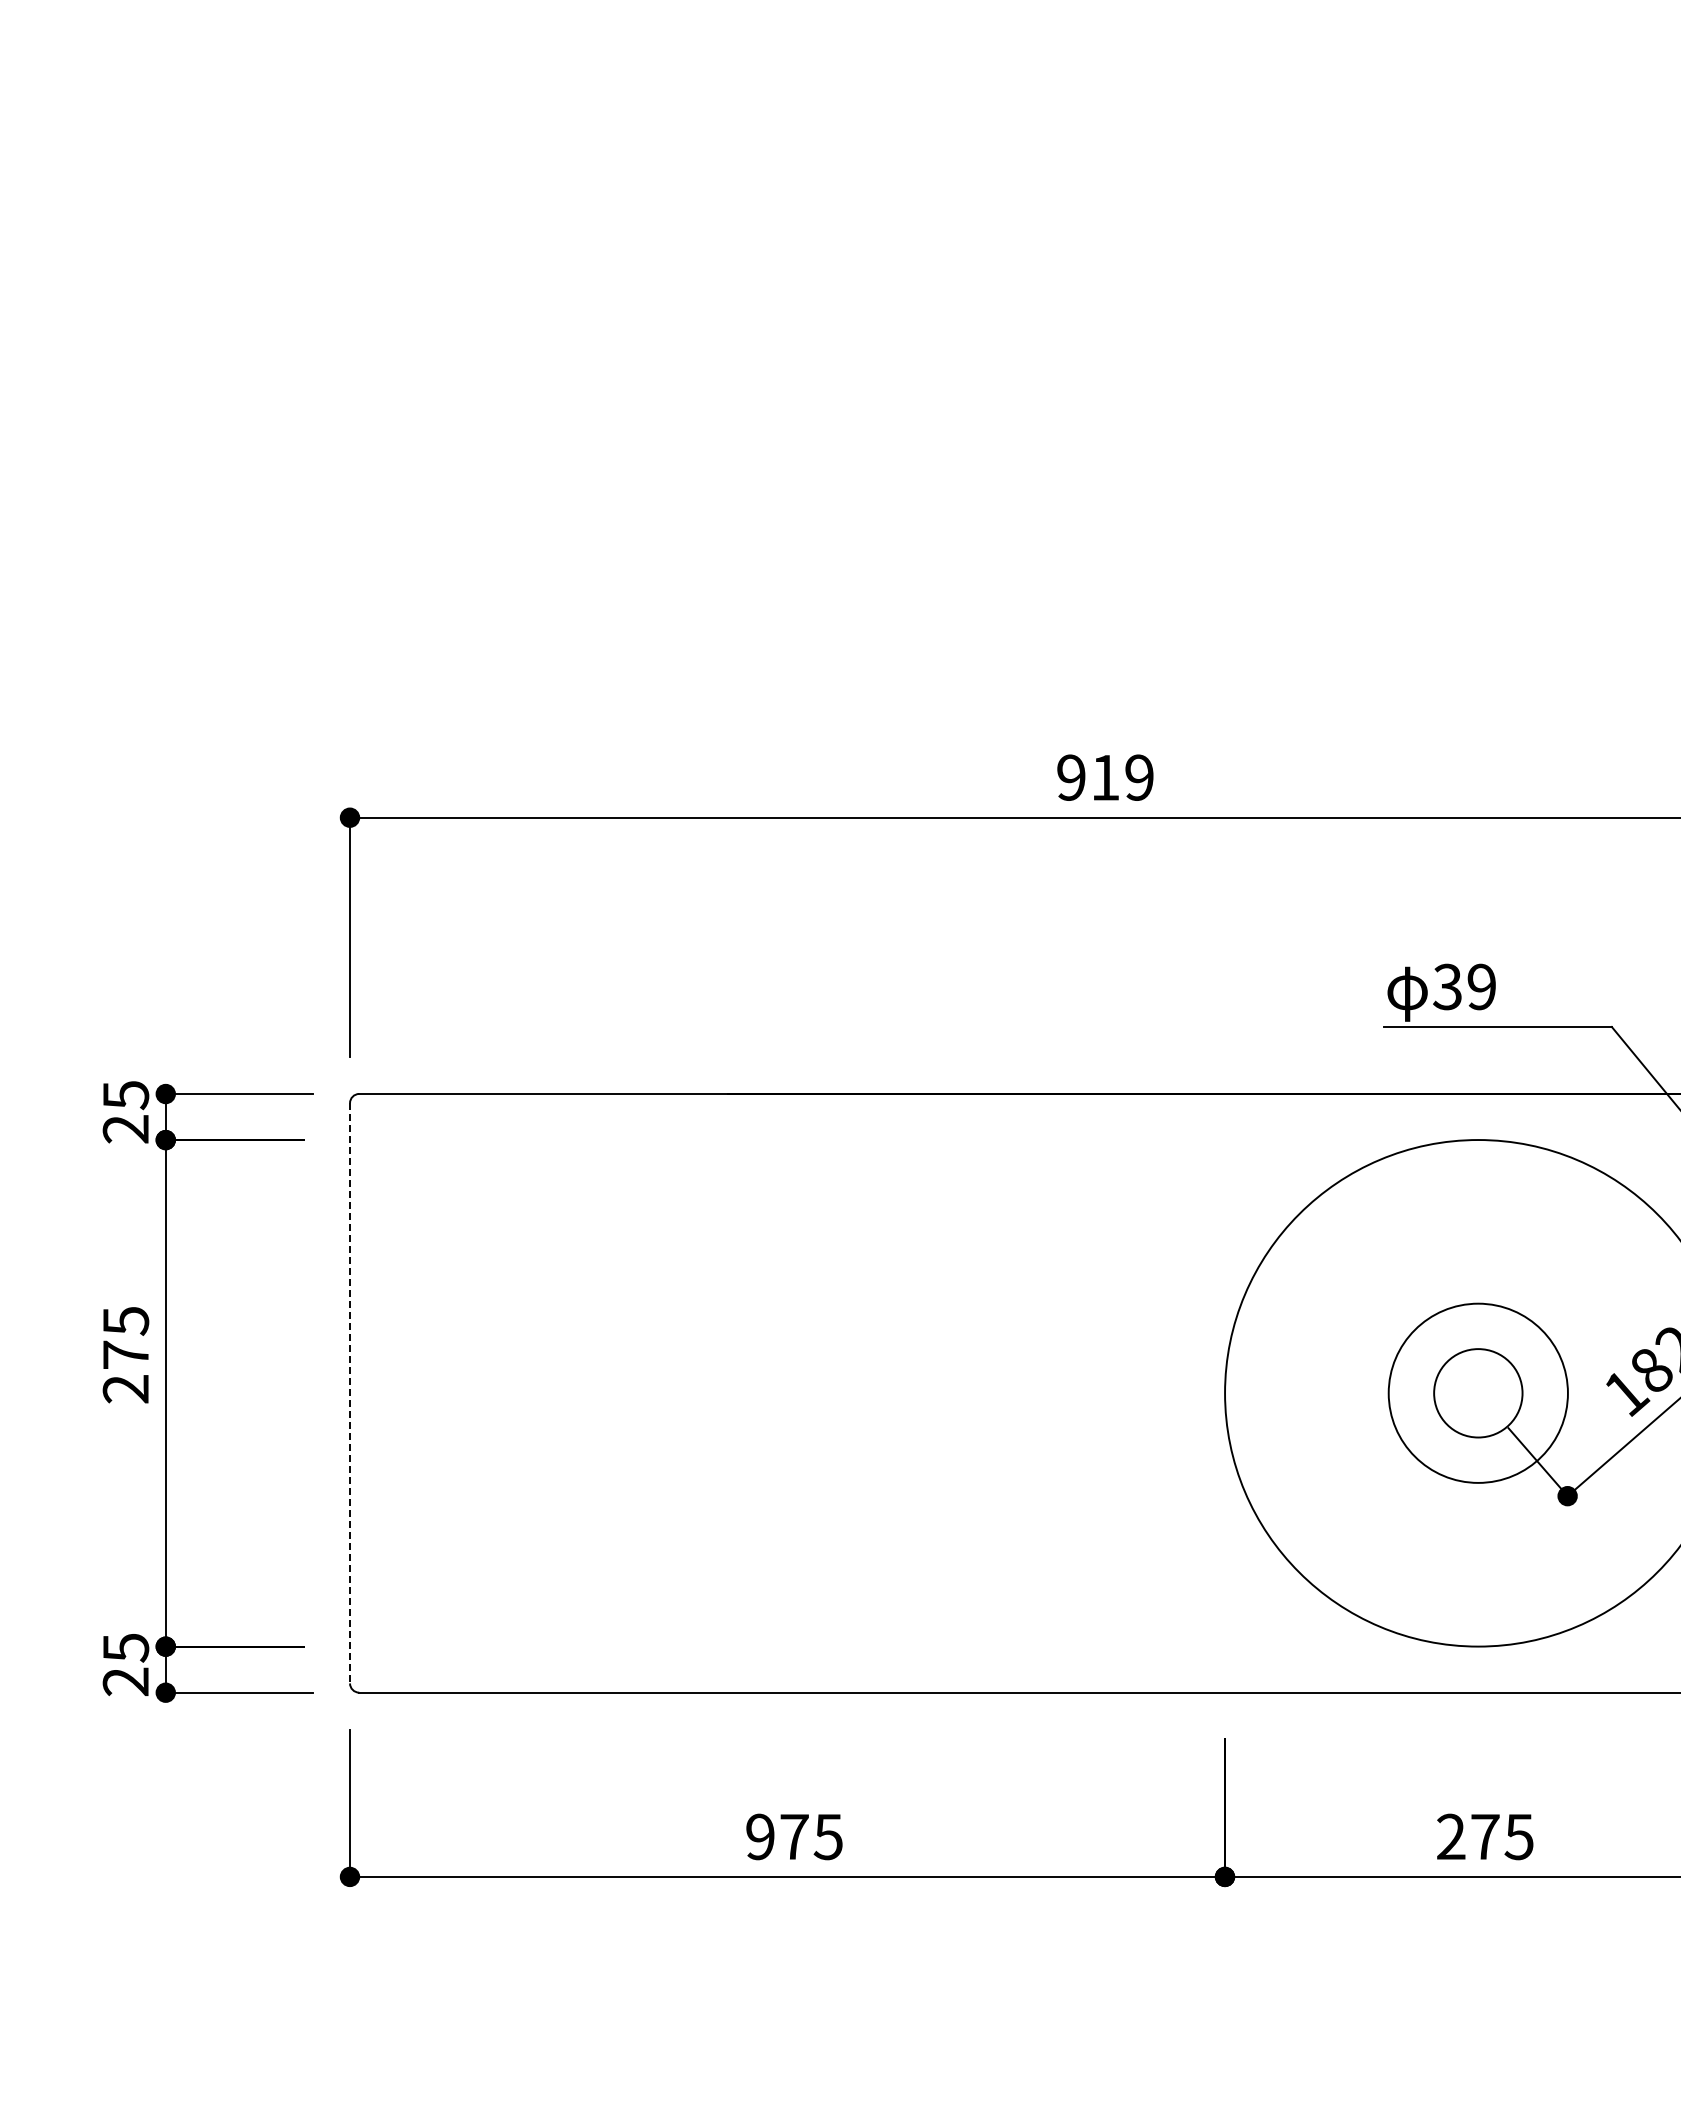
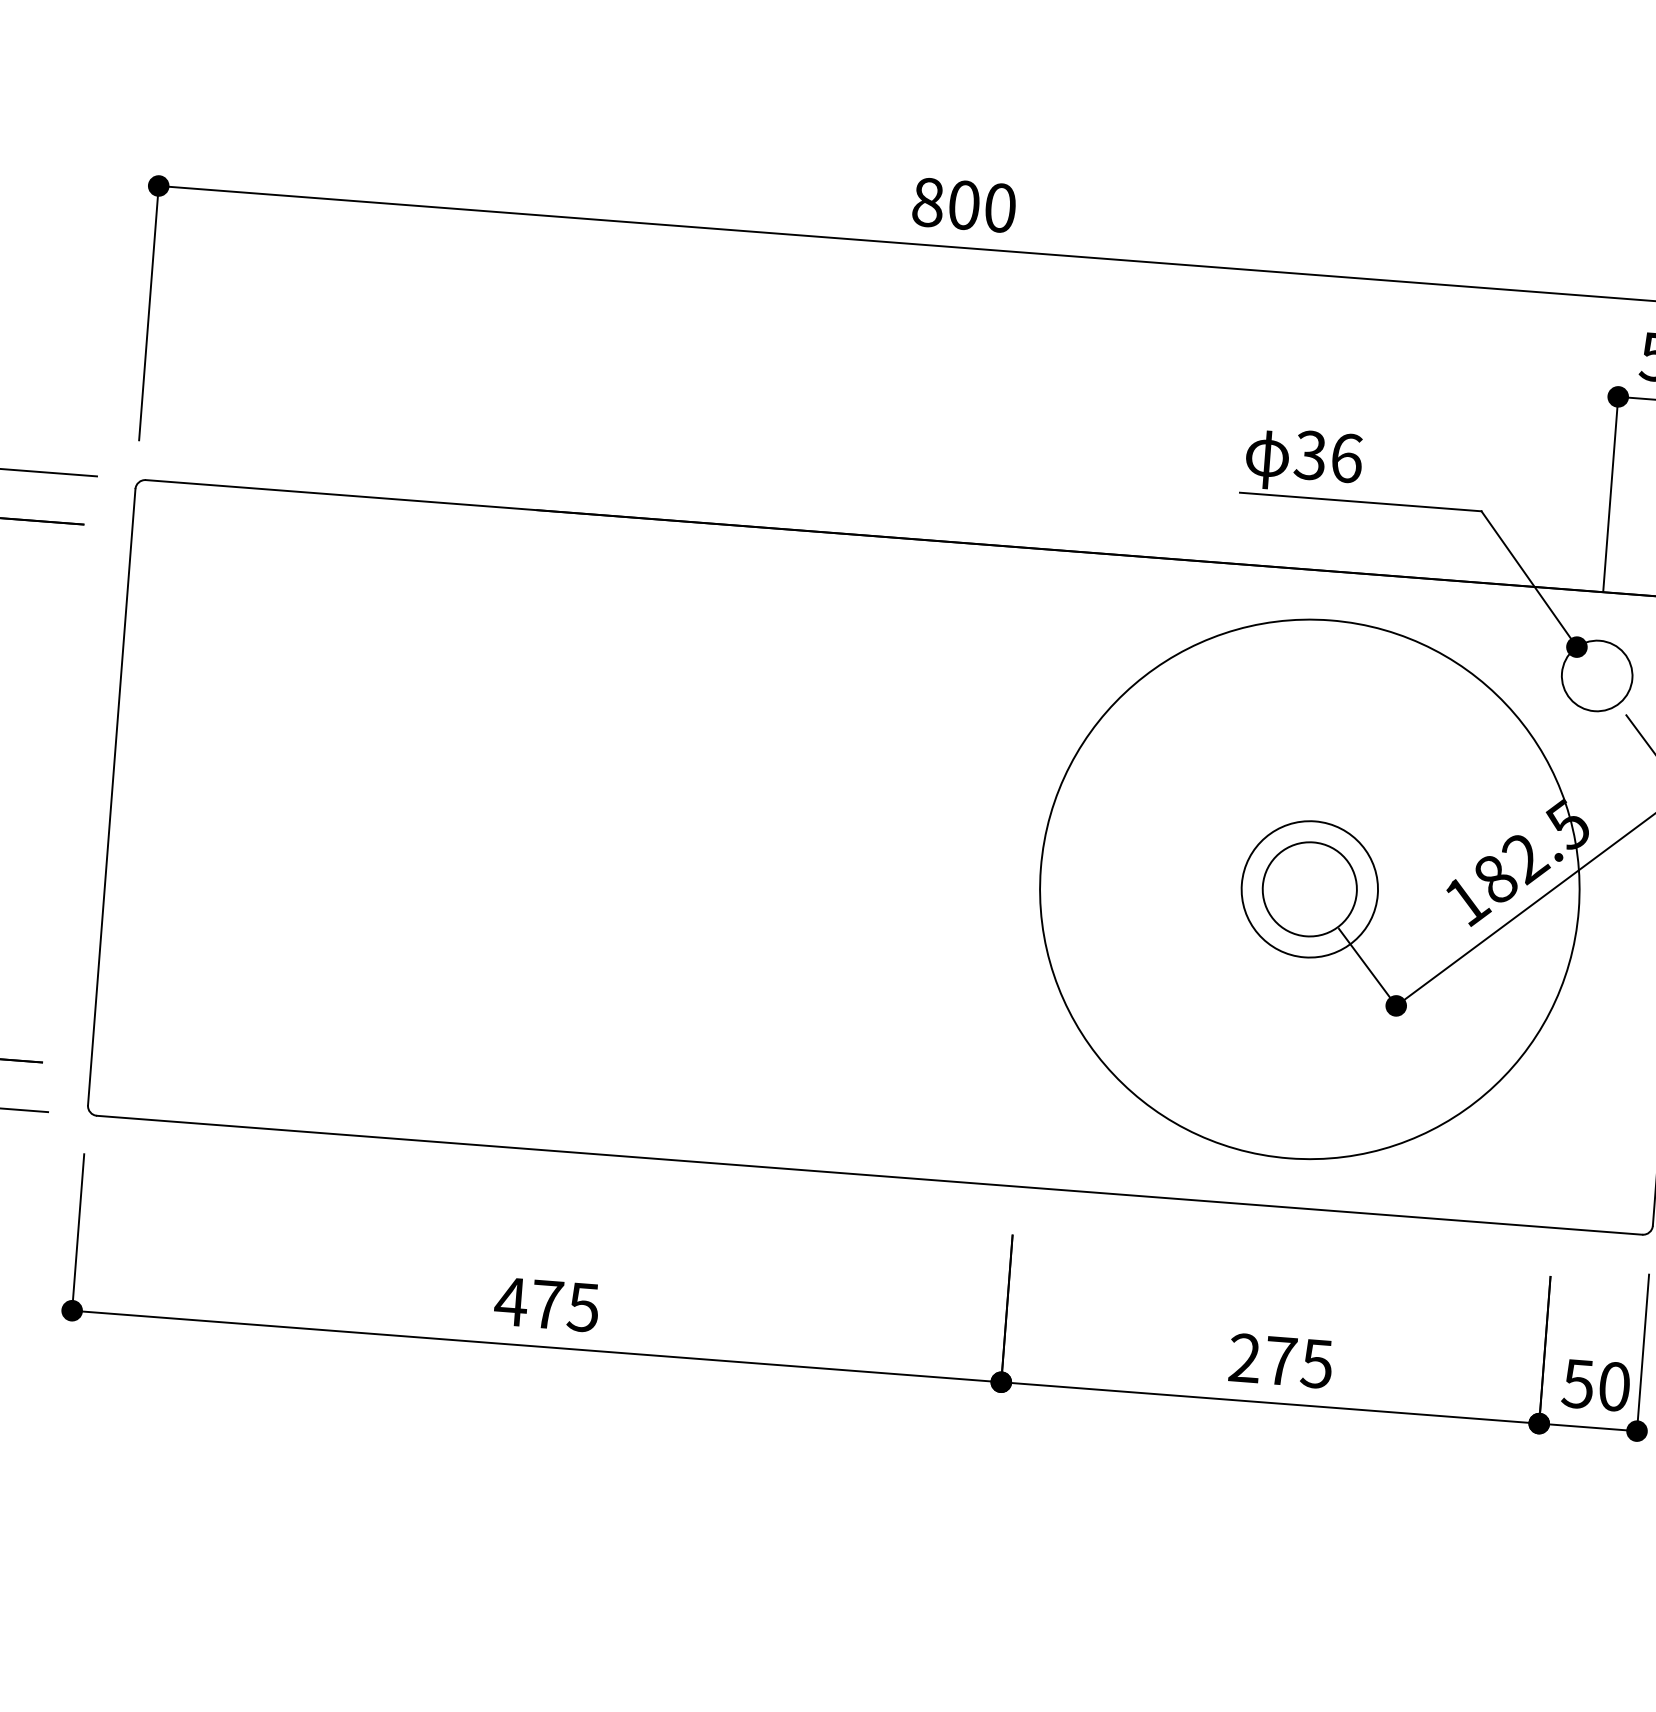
text: (1105, 777) -> (964, 205), 919 -> 800
text: (1481, 986) -> (1346, 457), 39 -> 36
line: (350, 1393) -> (112, 797), dashed -> solid
circle: (1478, 1393) -> (1309, 889), size x0.71
text: (759, 1836) -> (510, 1301), 975 -> 475

